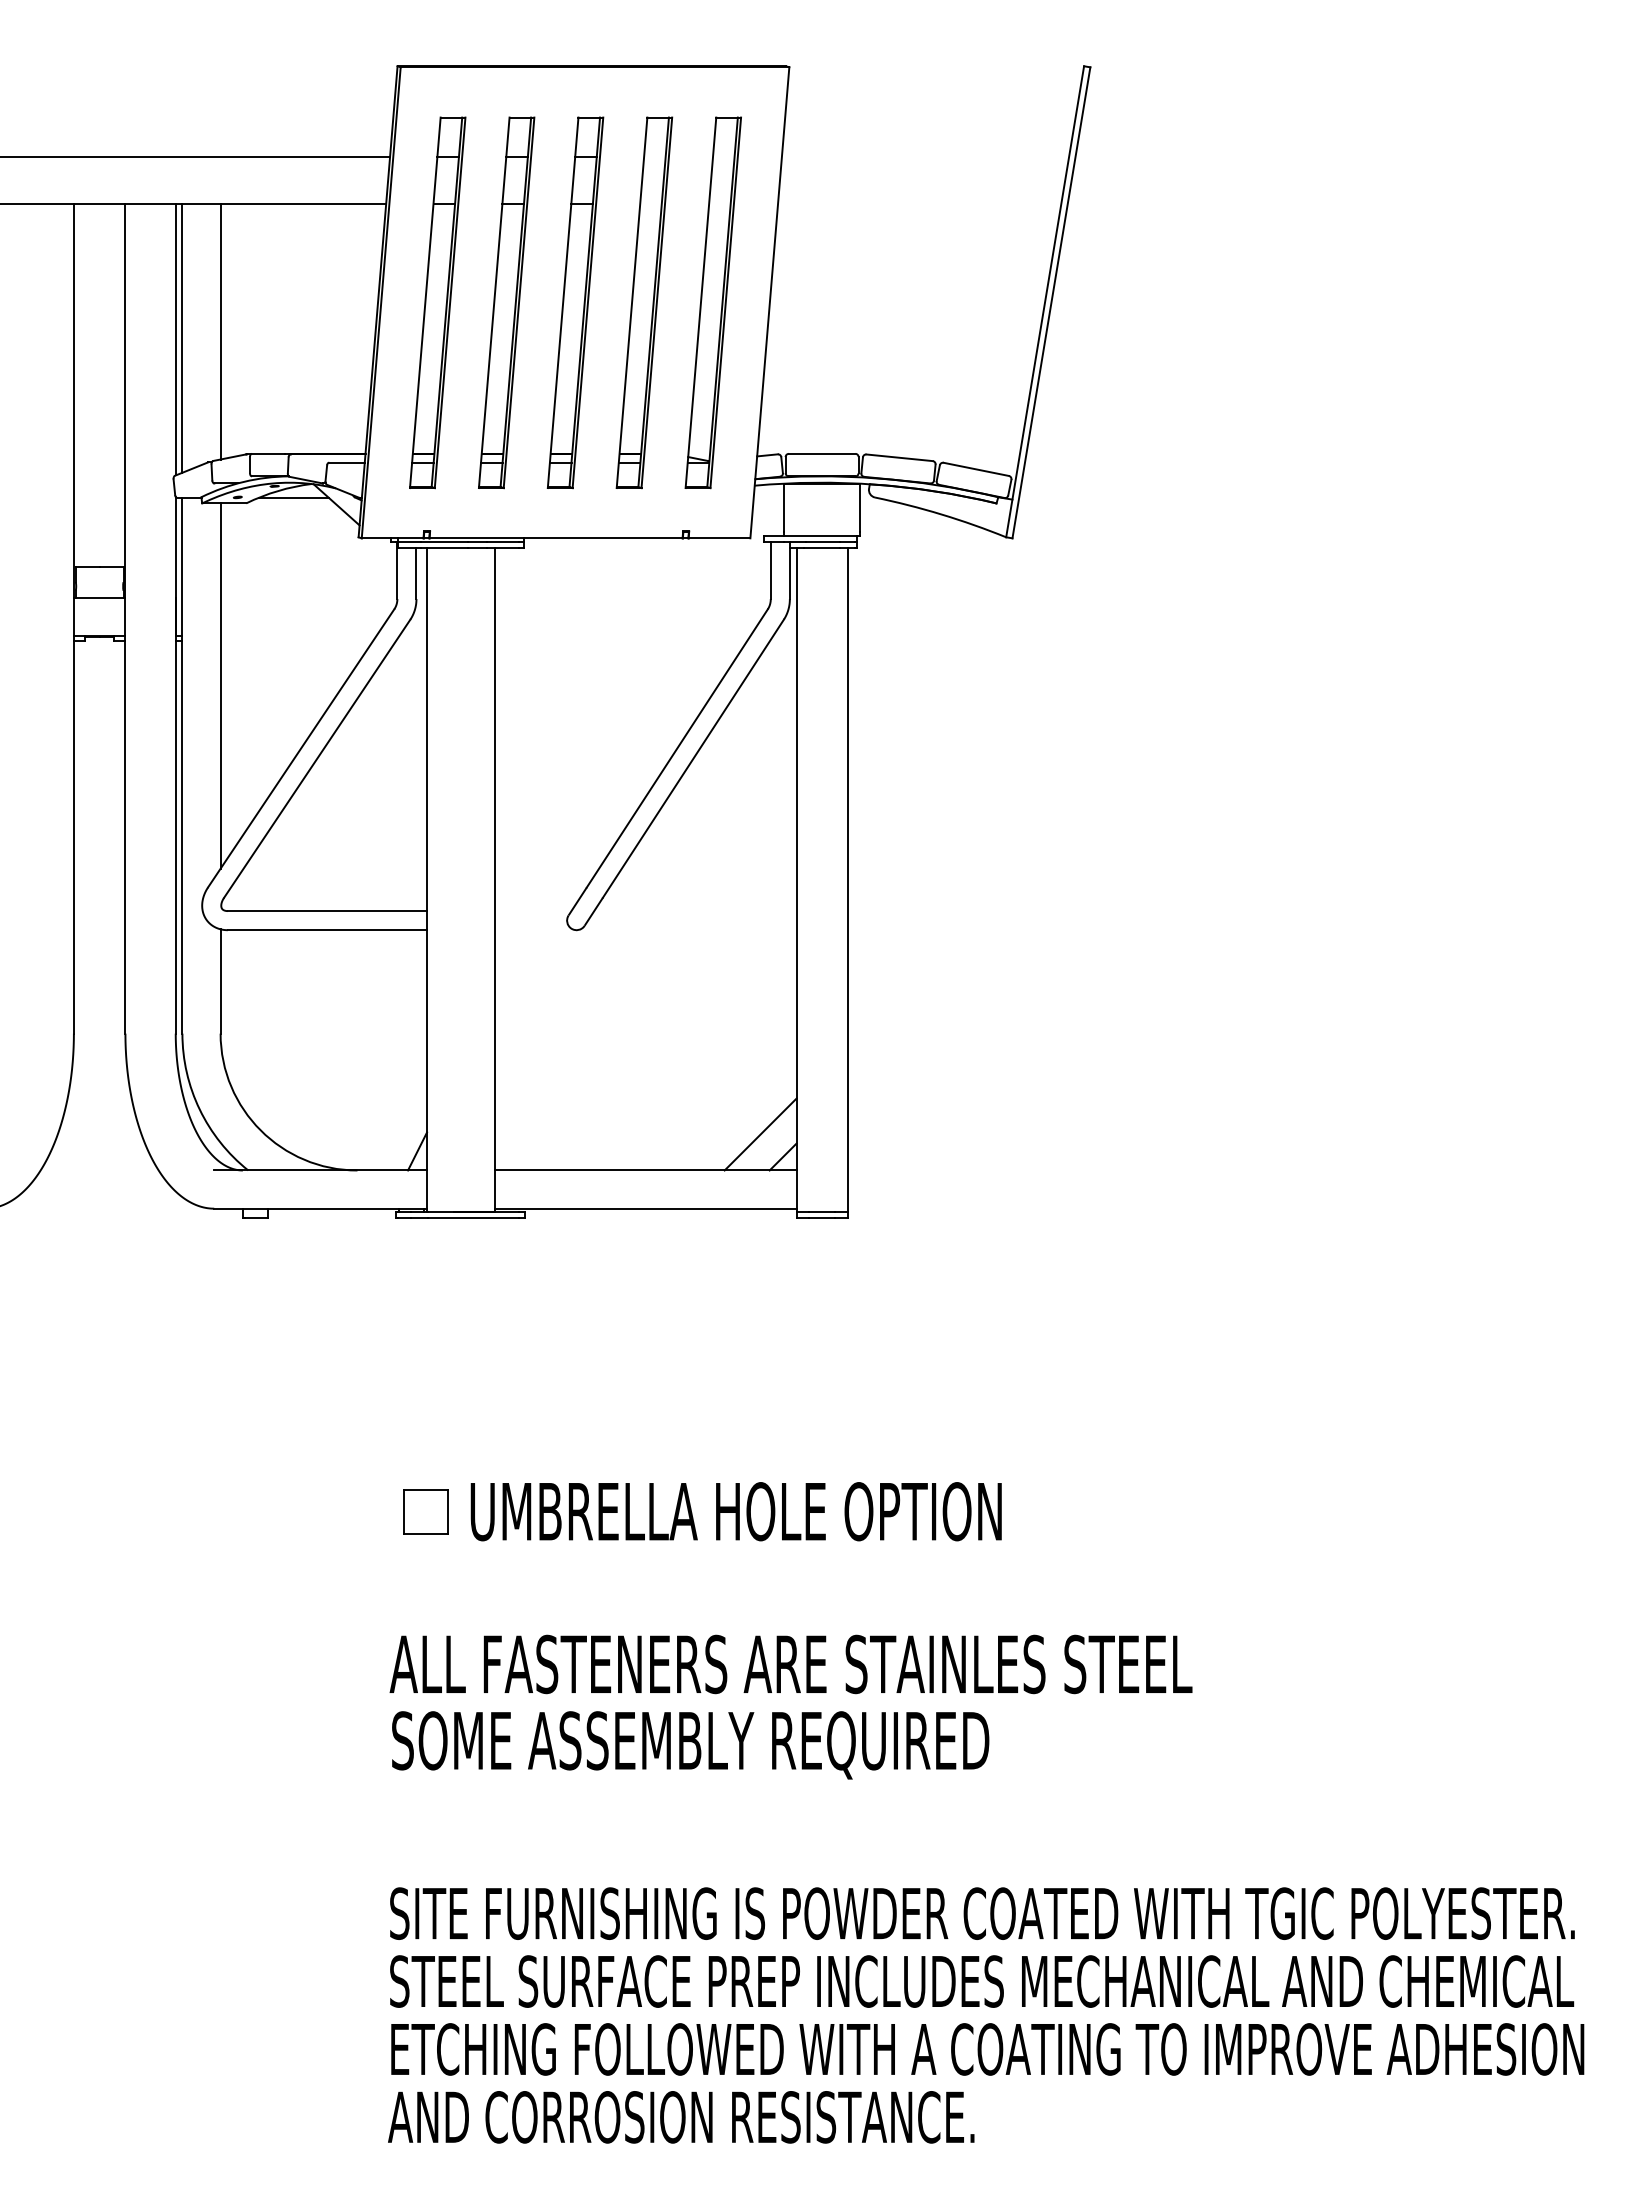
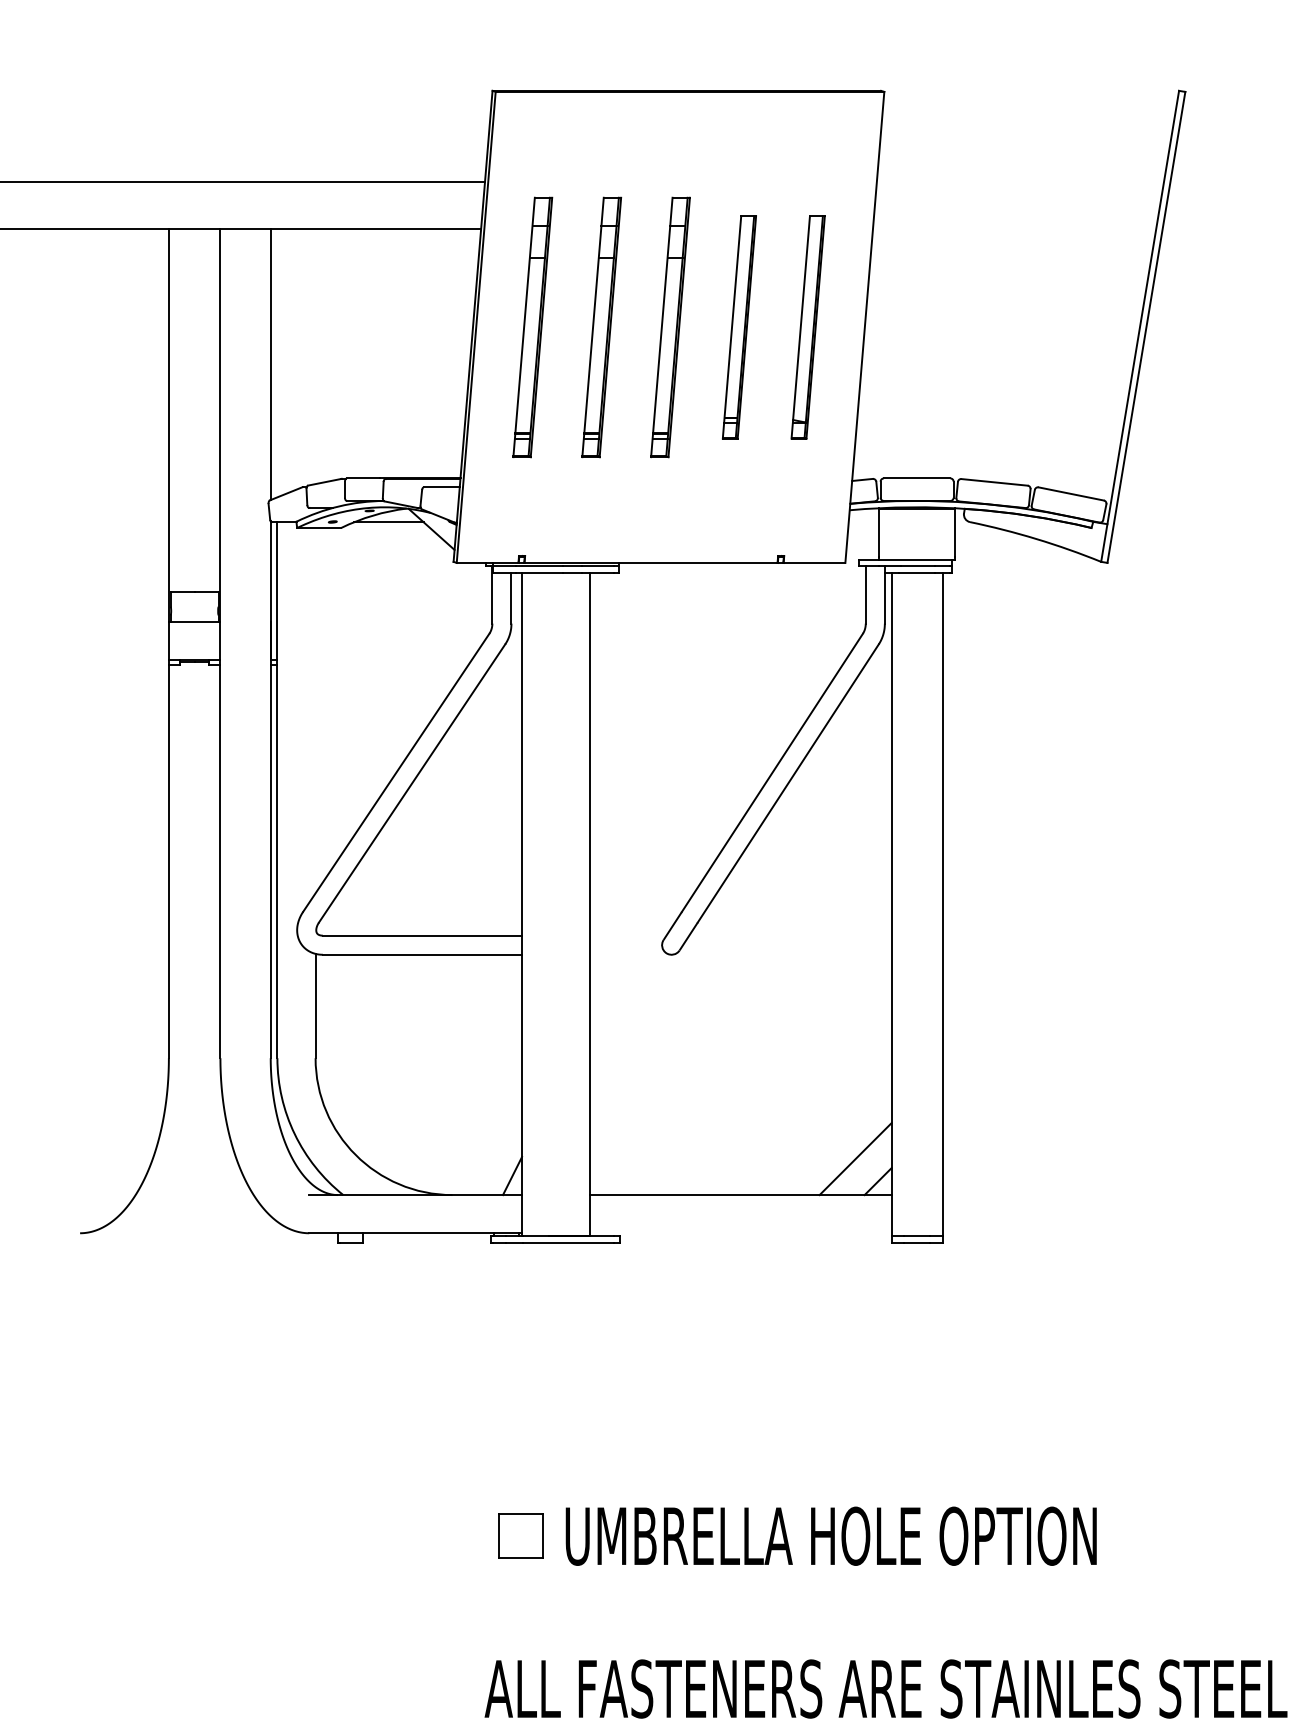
part: (437, 302) -> (532, 327), size x0.7
part: (506, 302) -> (601, 327), size x0.7
part: (575, 302) -> (670, 327), size x0.7
part: (644, 302) -> (739, 327), size x0.6
part: (712, 302) -> (807, 327), size x0.6
line: (220, 331) -> (315, 356), removed
line: (182, 338) -> (277, 363), removed
line: (220, 685) -> (315, 710), removed
line: (645, 1208) -> (740, 1233), removed

